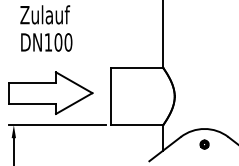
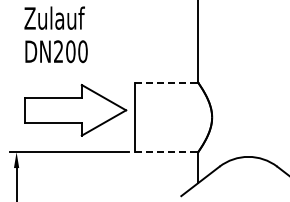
text: (48, 42) -> (58, 51), DN100 -> DN200
line: (137, 67) -> (166, 82), solid -> dashed
part: (50, 93) -> (75, 110), moved
line: (137, 125) -> (166, 152), solid -> dashed
part: (204, 144) -> (248, 175), removed

